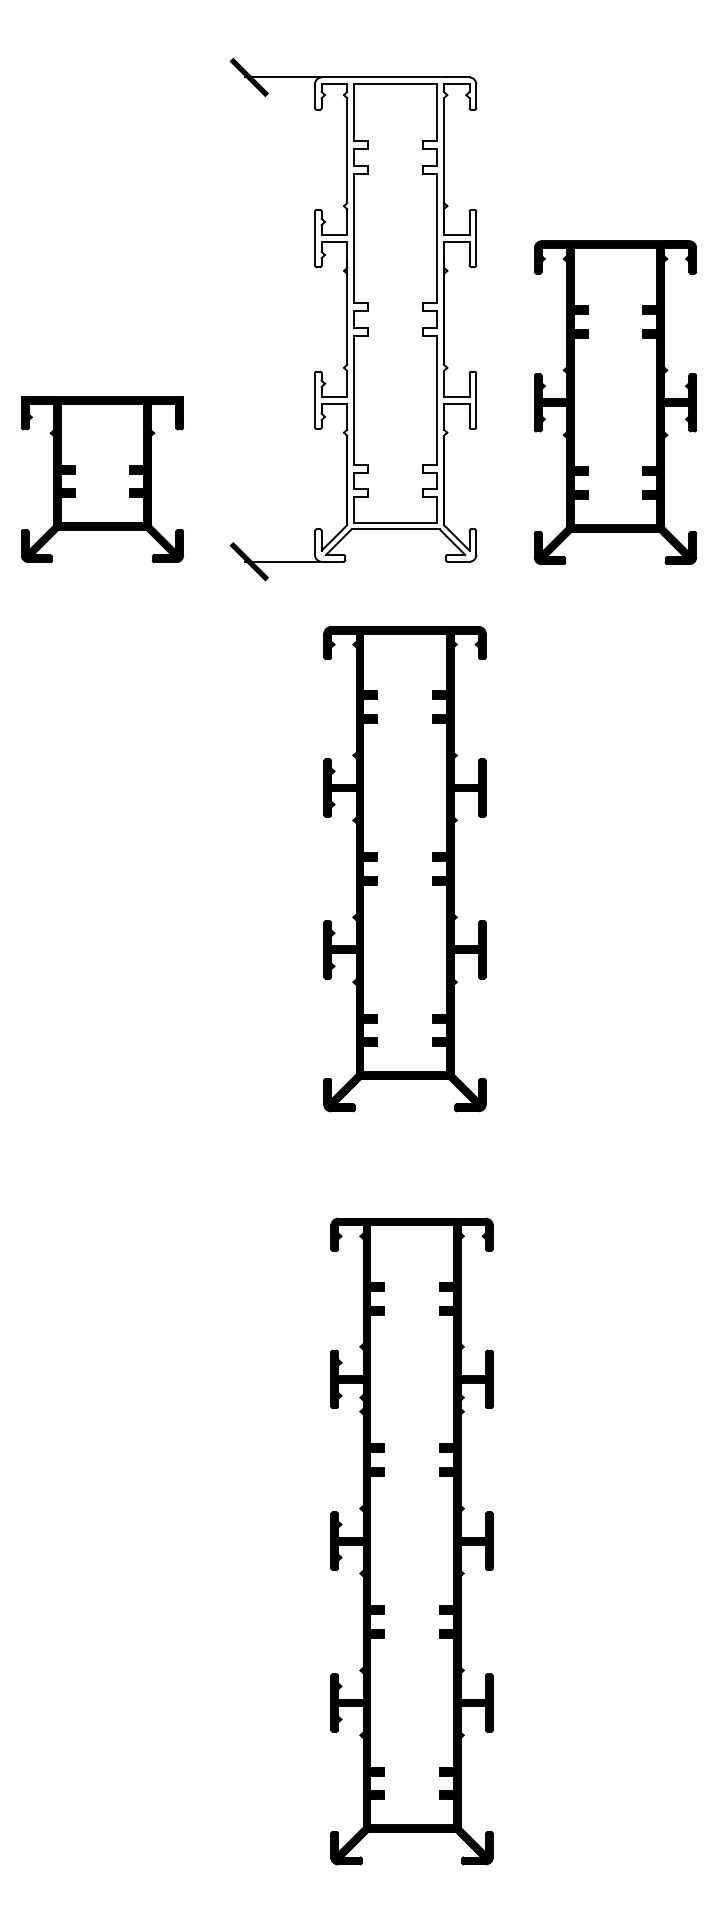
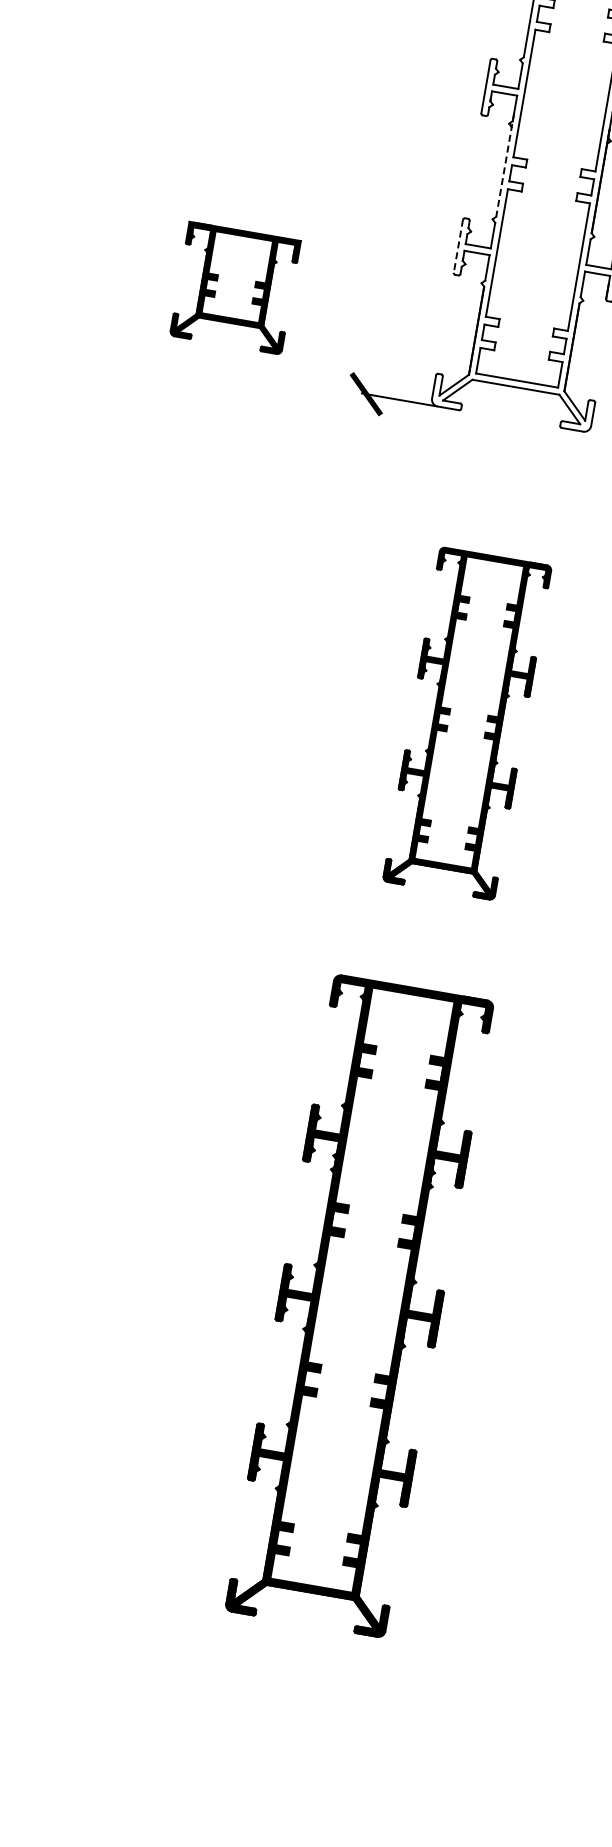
line: (347, 312) -> (505, 165), solid -> dashed
line: (314, 400) -> (457, 246), solid -> dashed
part: (101, 479) -> (234, 287), size x0.7
part: (404, 869) -> (466, 723), size x0.7
part: (411, 1541) -> (359, 1306), moved

